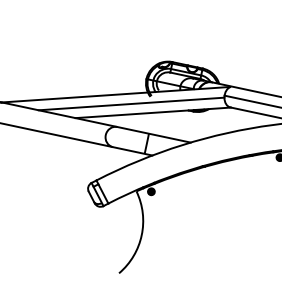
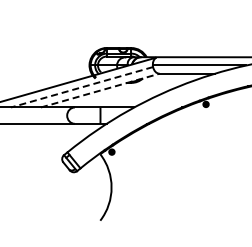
line: (132, 104) -> (82, 87), solid -> dashed
line: (153, 112) -> (100, 90), solid -> dashed

